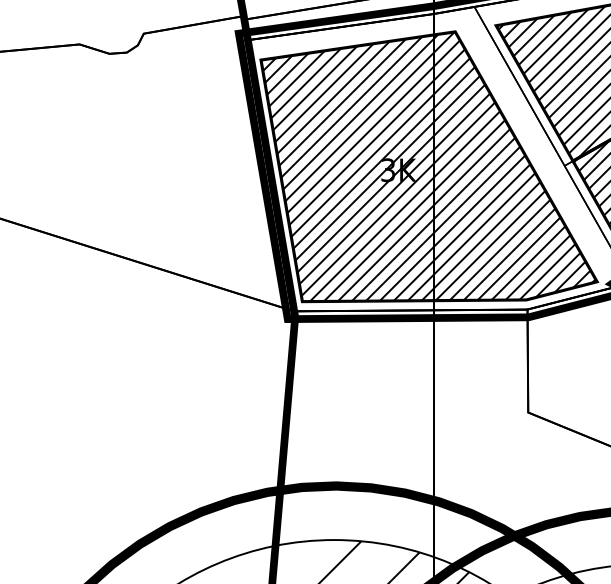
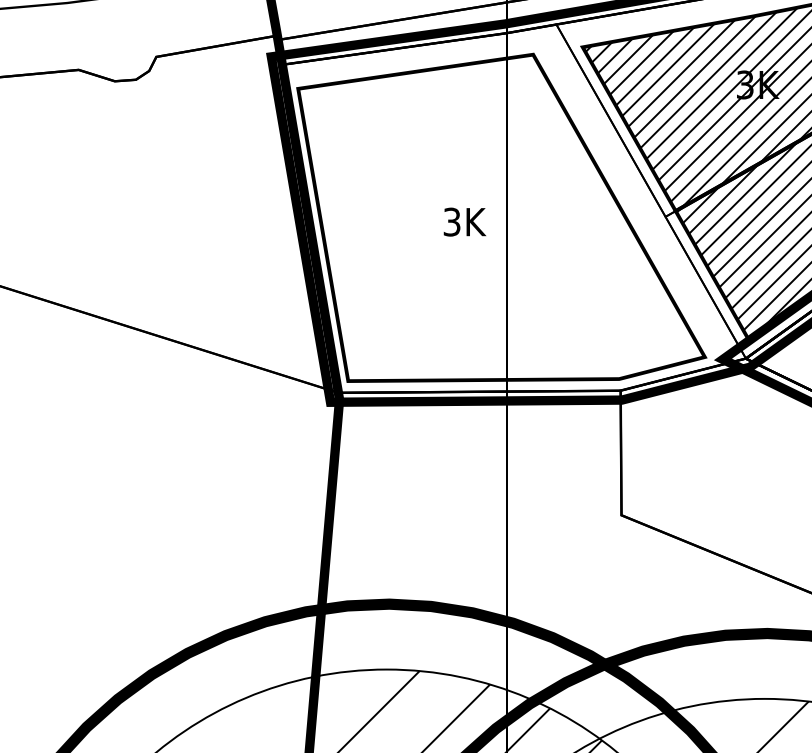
hatch: (429, 166) -> (501, 217), removed

